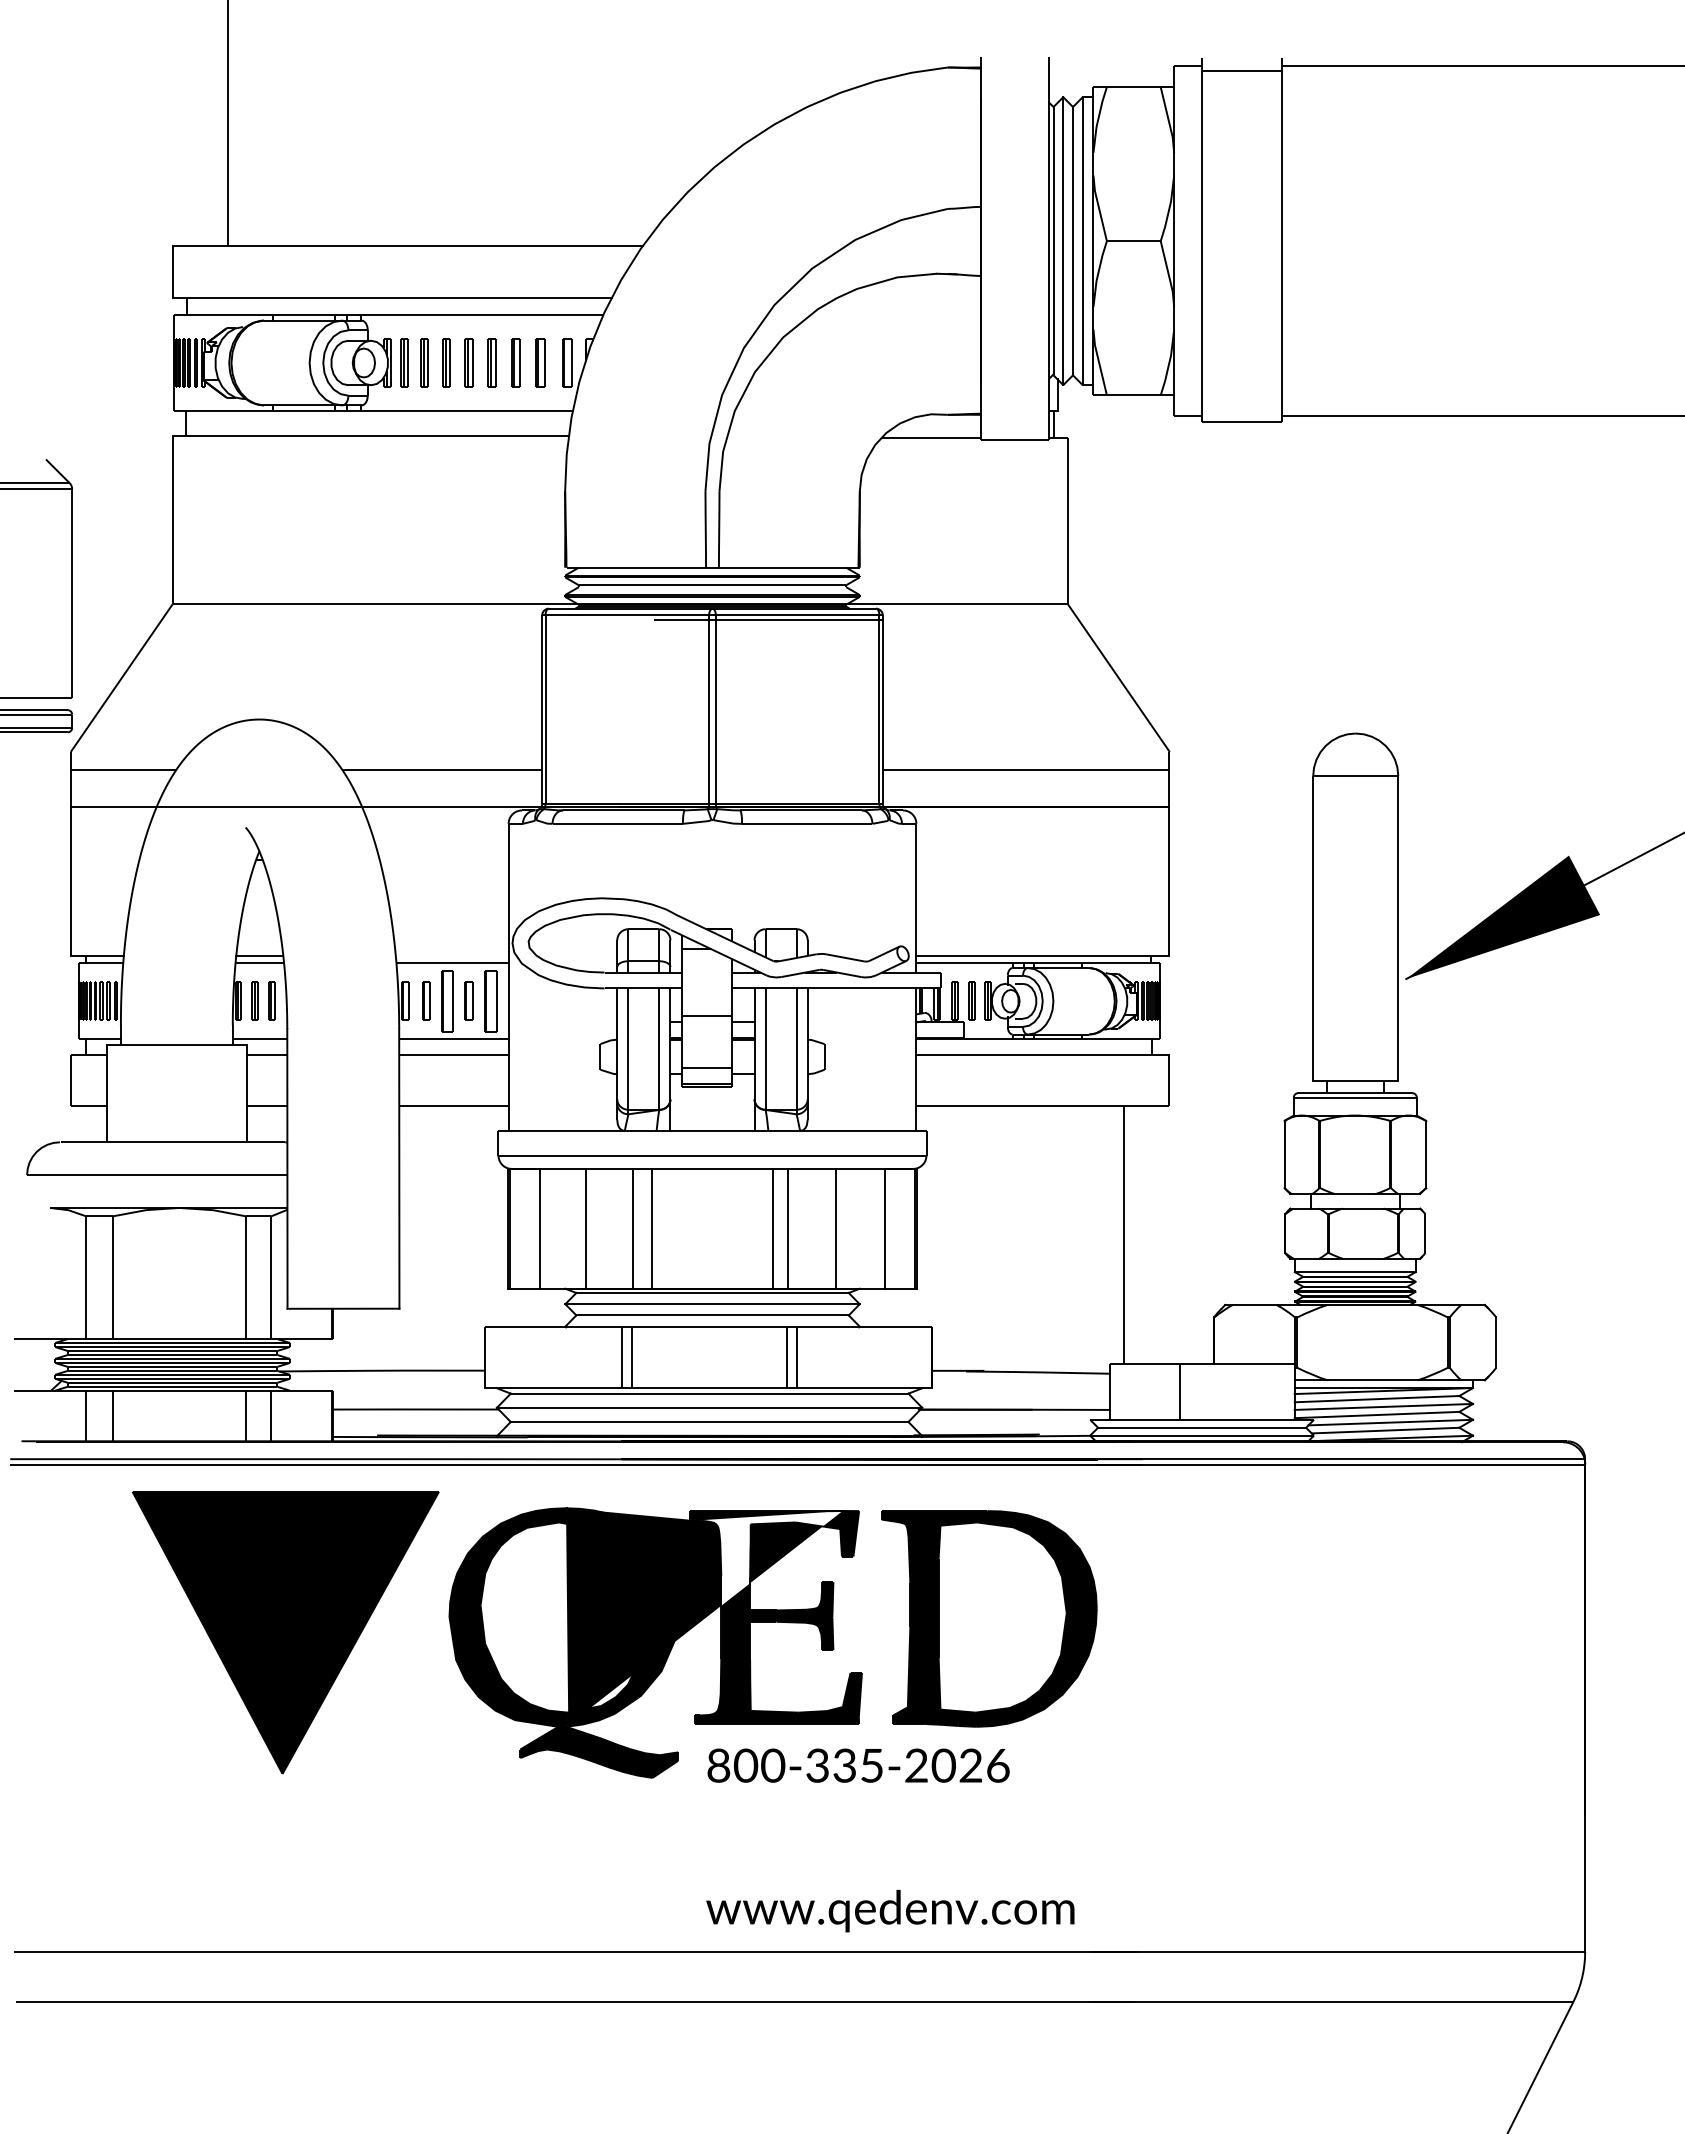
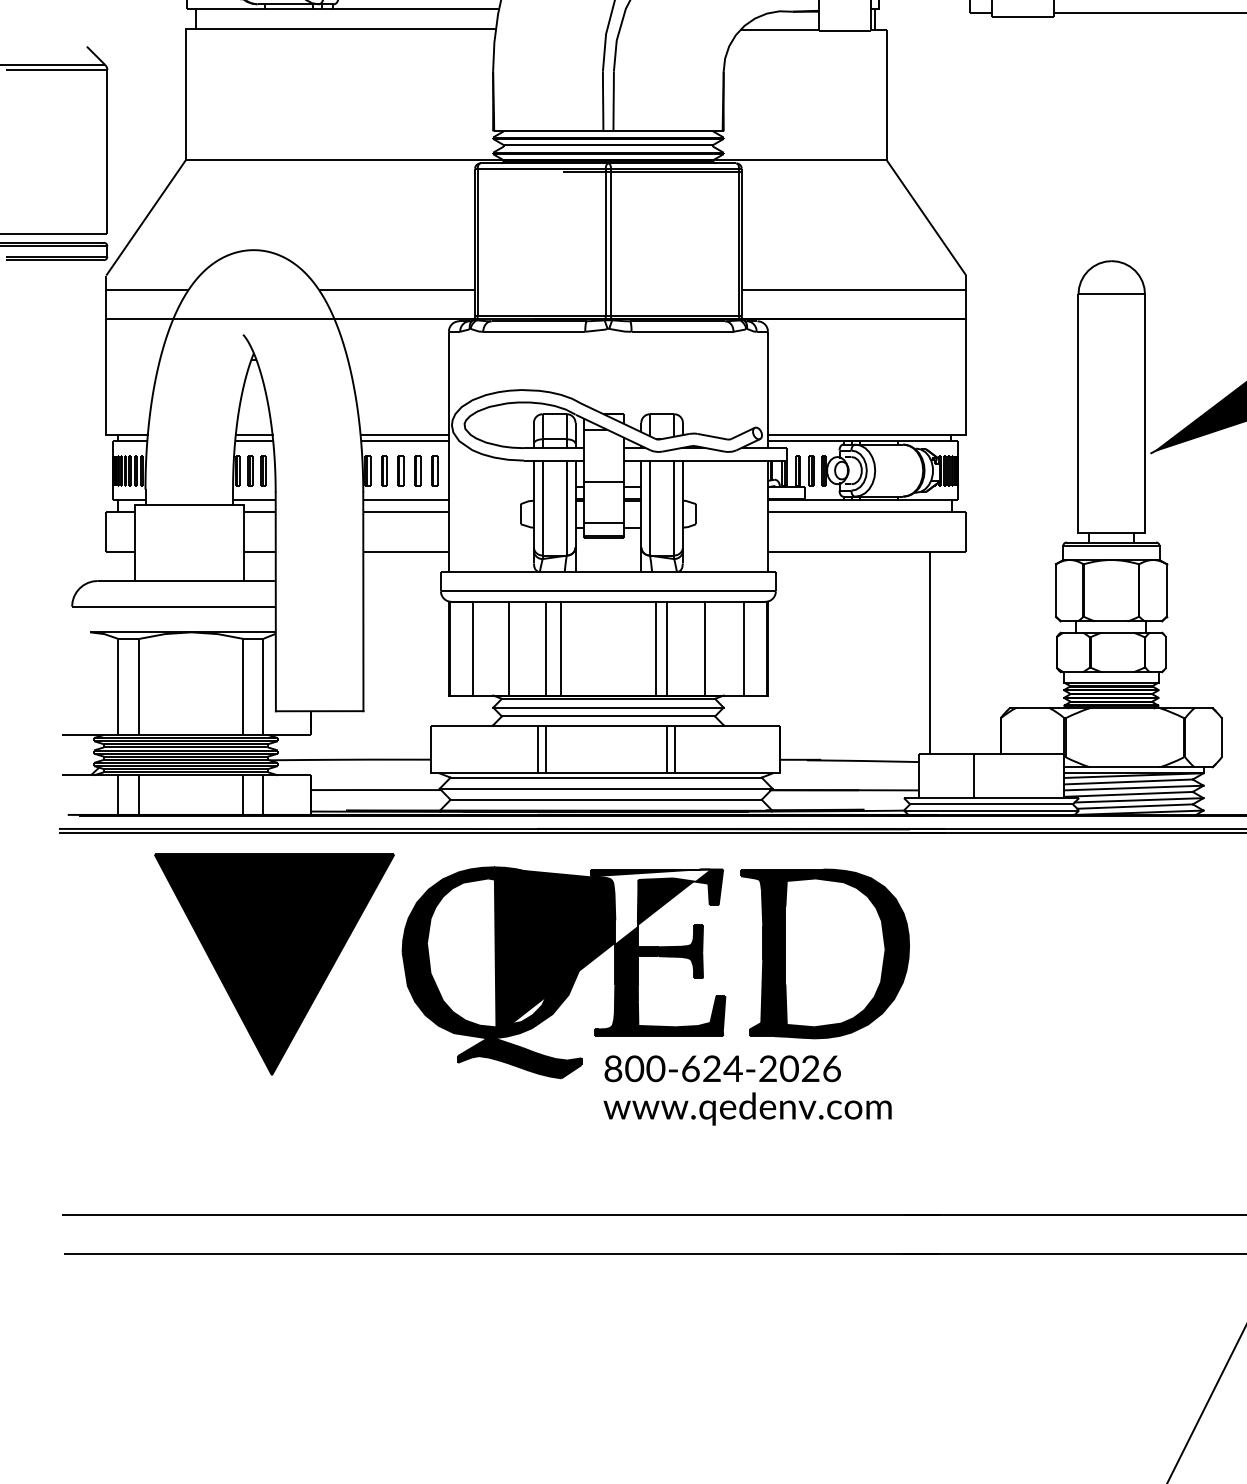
line: (451, 955) -> (404, 434), added
part: (447, 1000) -> (401, 470), size x0.62
part: (490, 1000) -> (434, 470), size x0.62
text: (845, 1765) -> (712, 1068), 800-335-2026 -> 800-624-2026
text: (890, 1910) -> (747, 1108), moved

